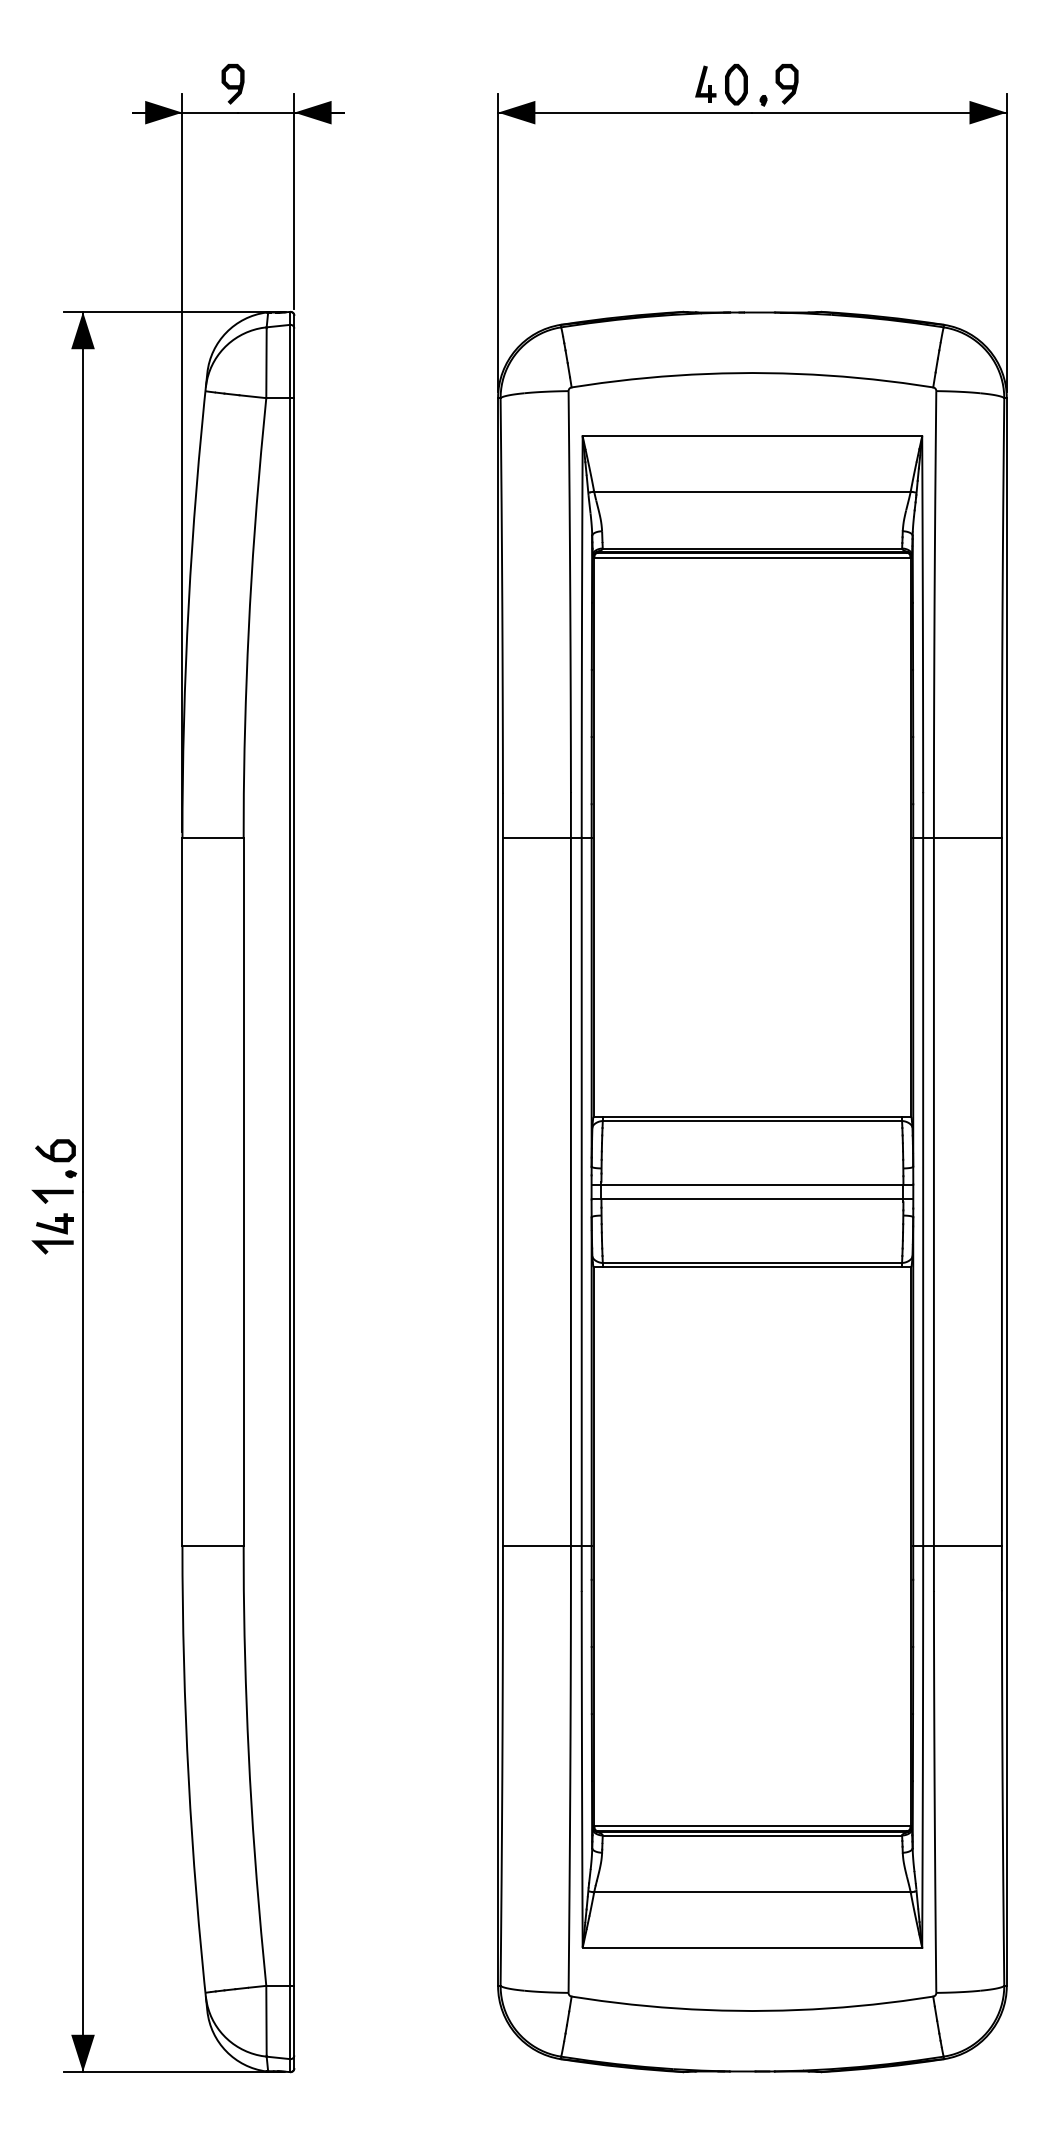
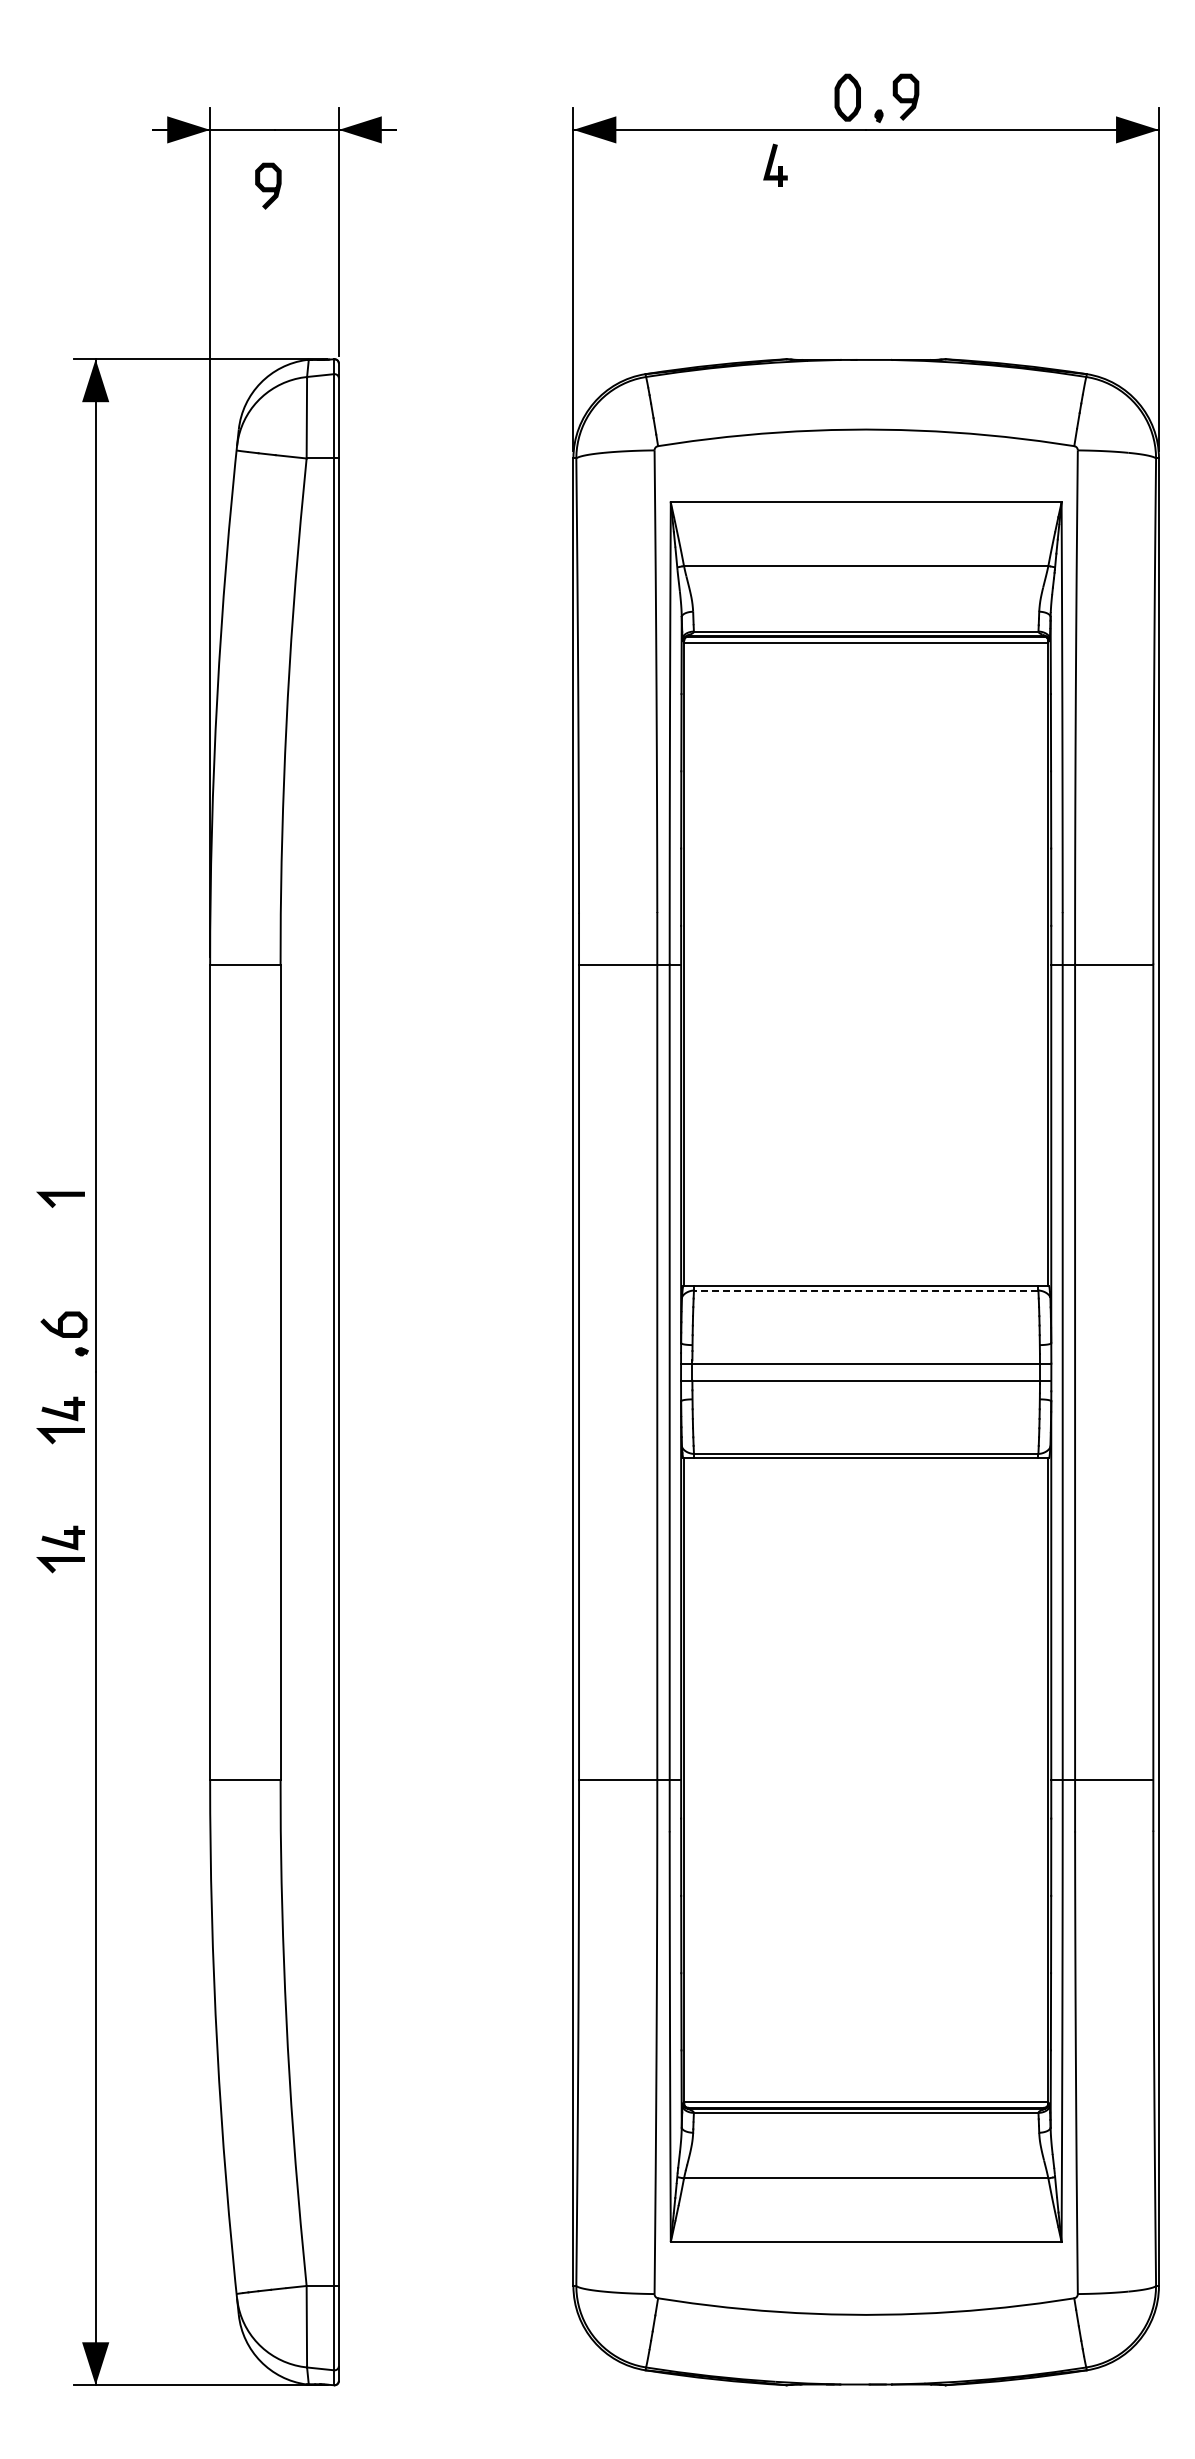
part: (705, 83) -> (775, 164), moved
curve: (233, 85) -> (268, 187), moved
line: (751, 1120) -> (865, 1290), solid -> dashed
line: (52, 1193) -> (60, 1196), moved
part: (52, 1346) -> (60, 1549), added

